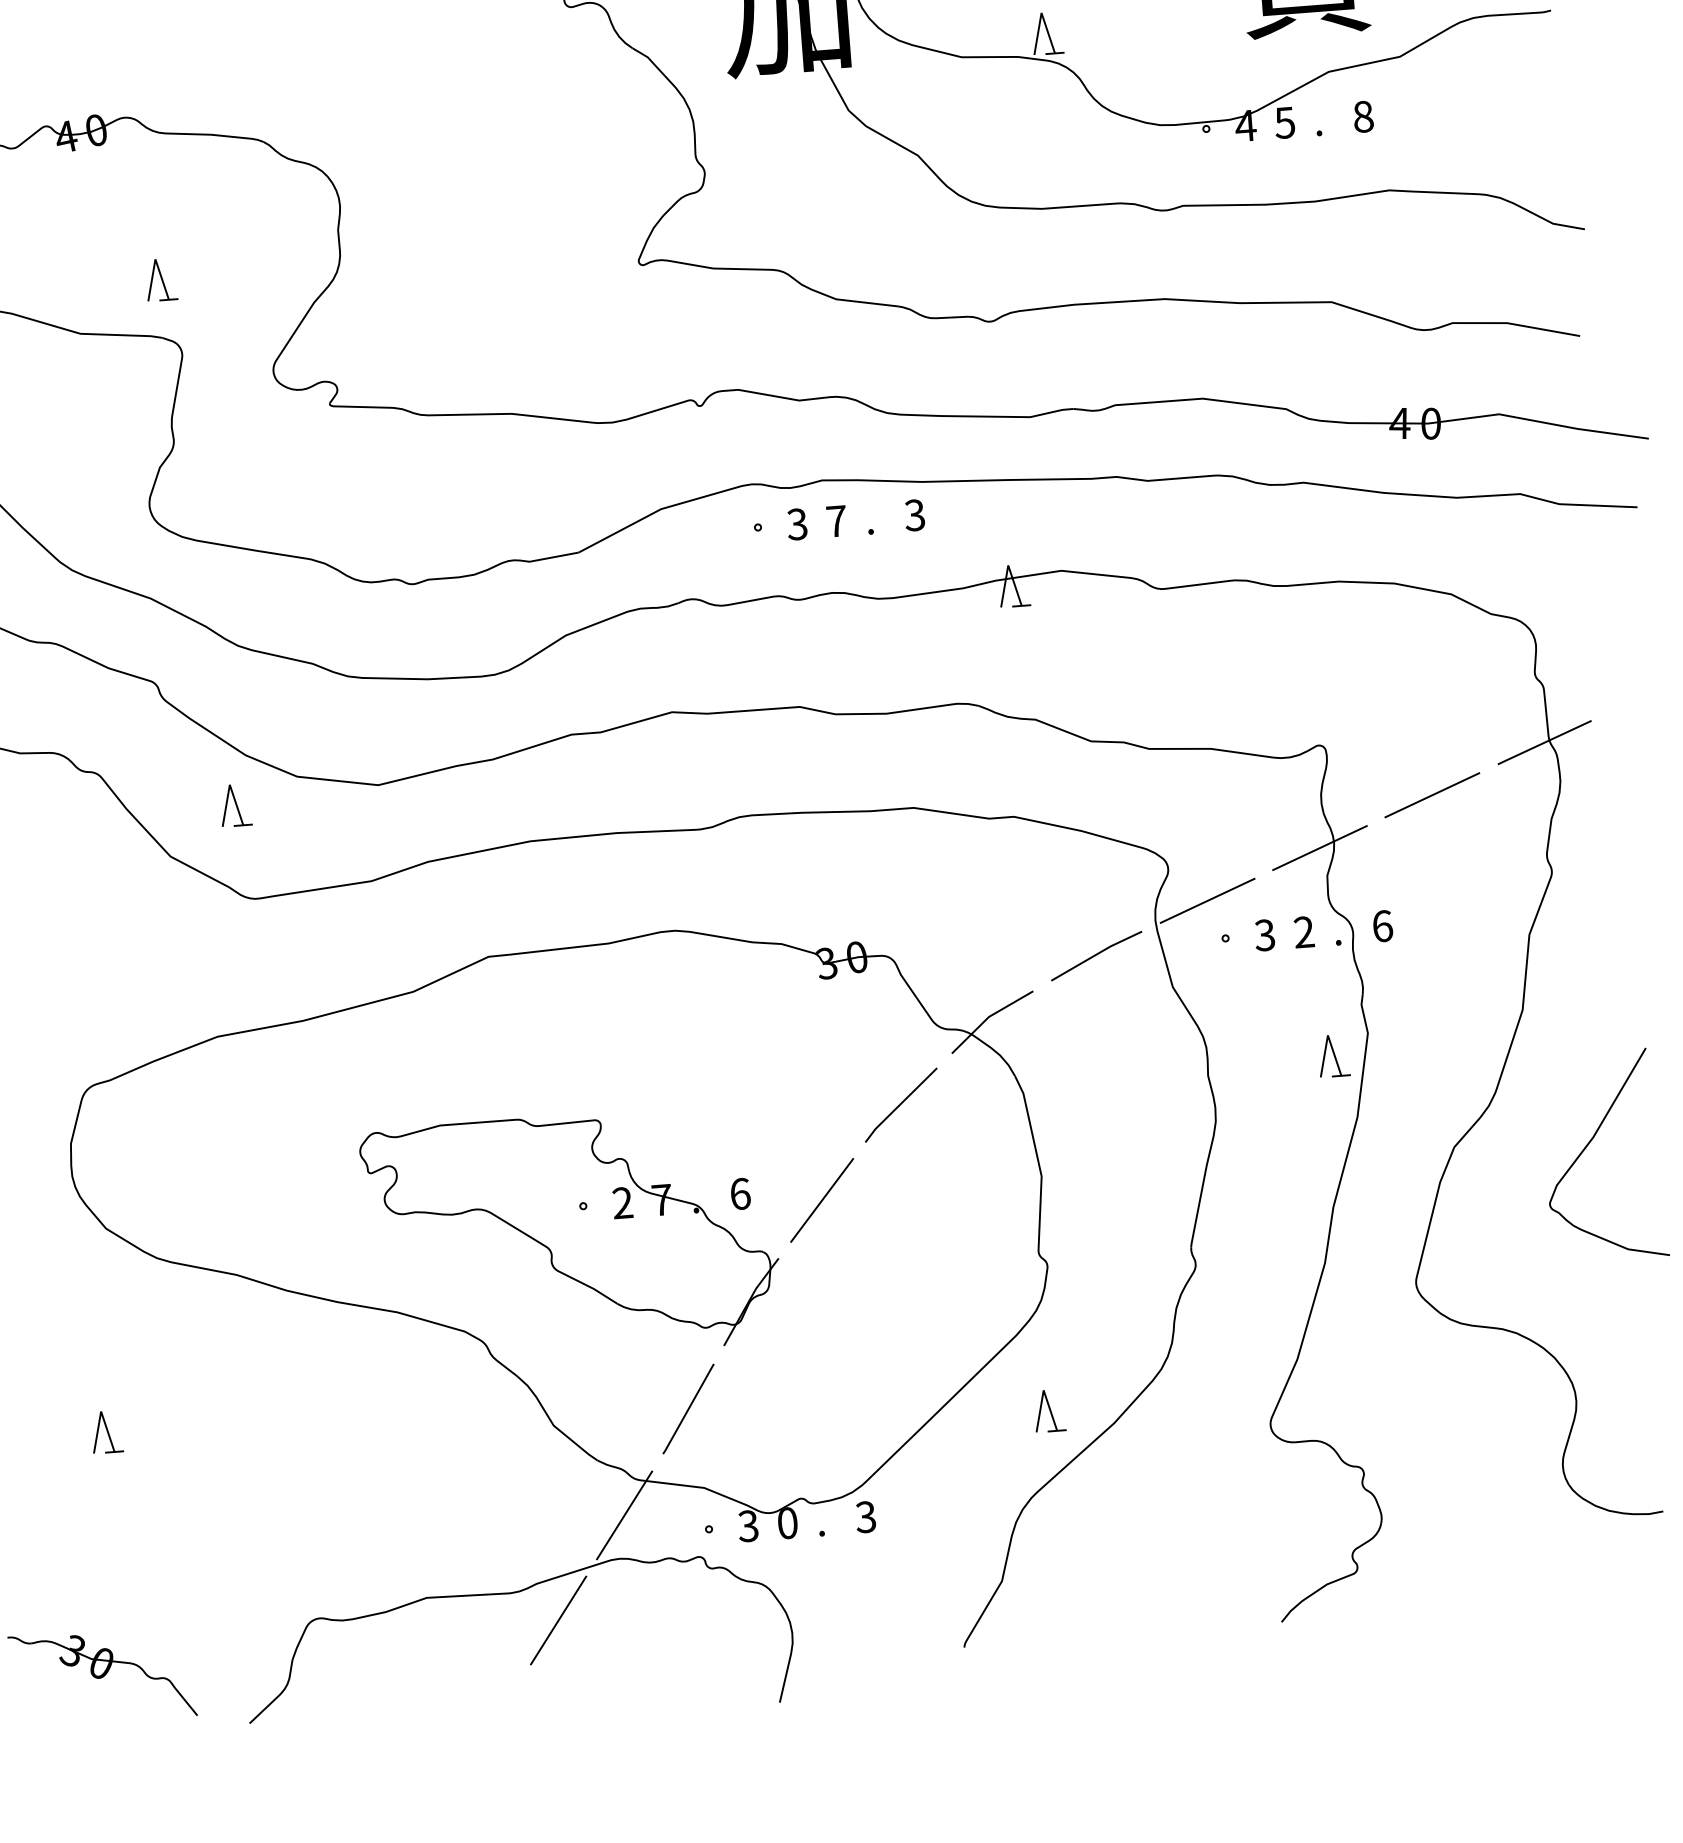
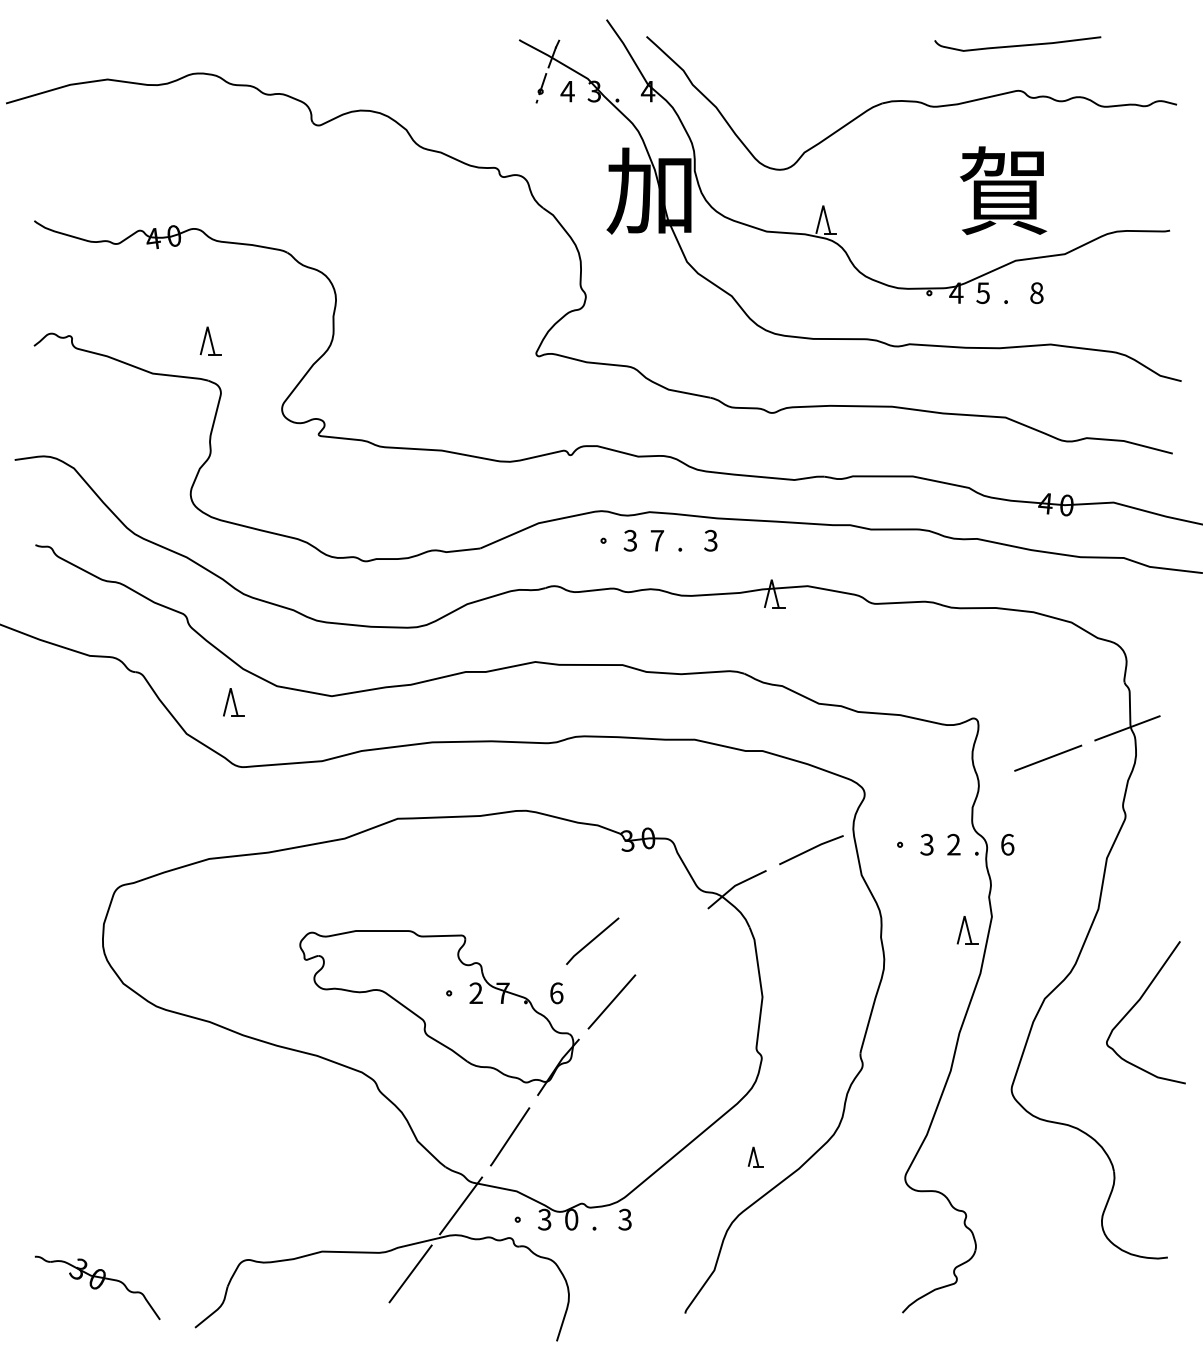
line: (1320, 846) -> (969, 787), removed
line: (1207, 899) -> (889, 817), removed
line: (900, 1104) -> (592, 940), moved
part: (1049, 1410) -> (755, 1156), size x0.7
part: (105, 1431) -> (112, 1121), removed

